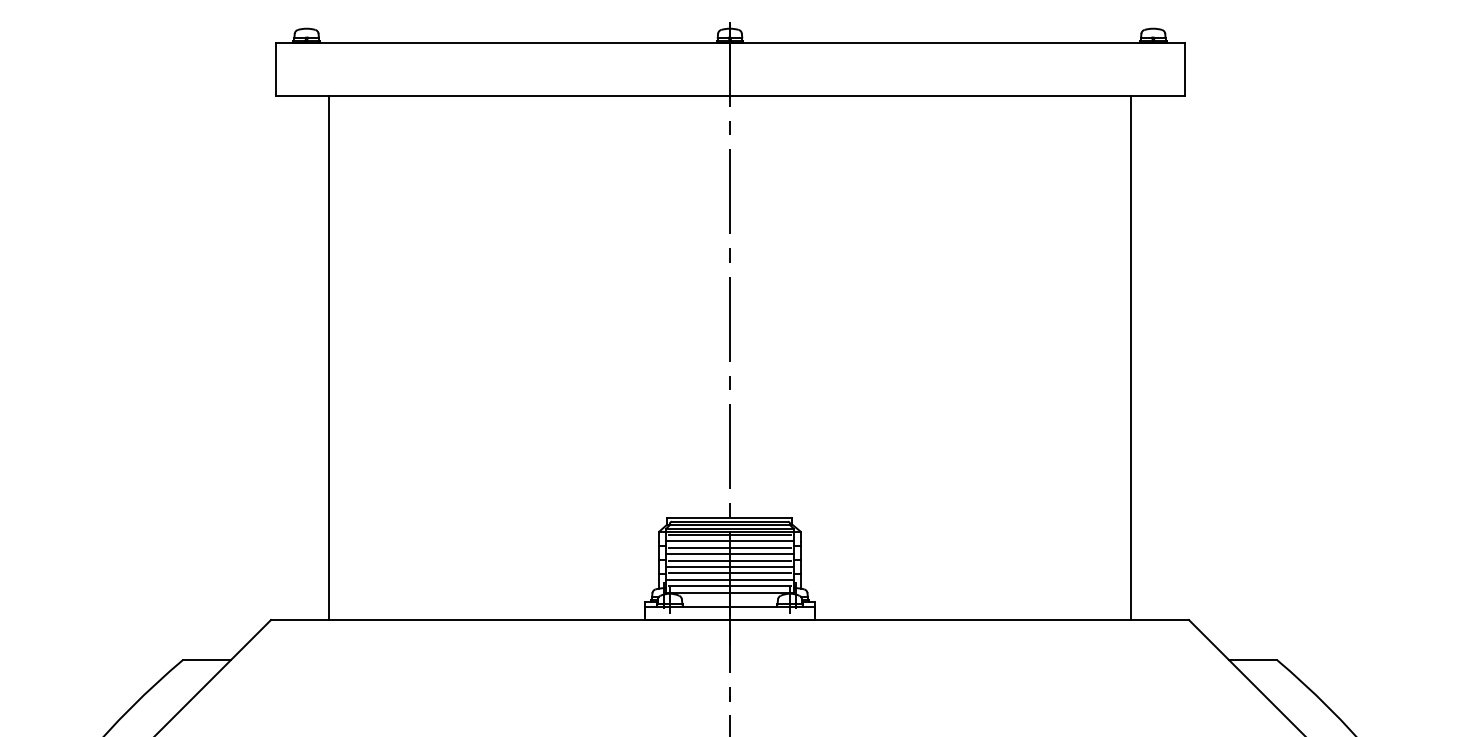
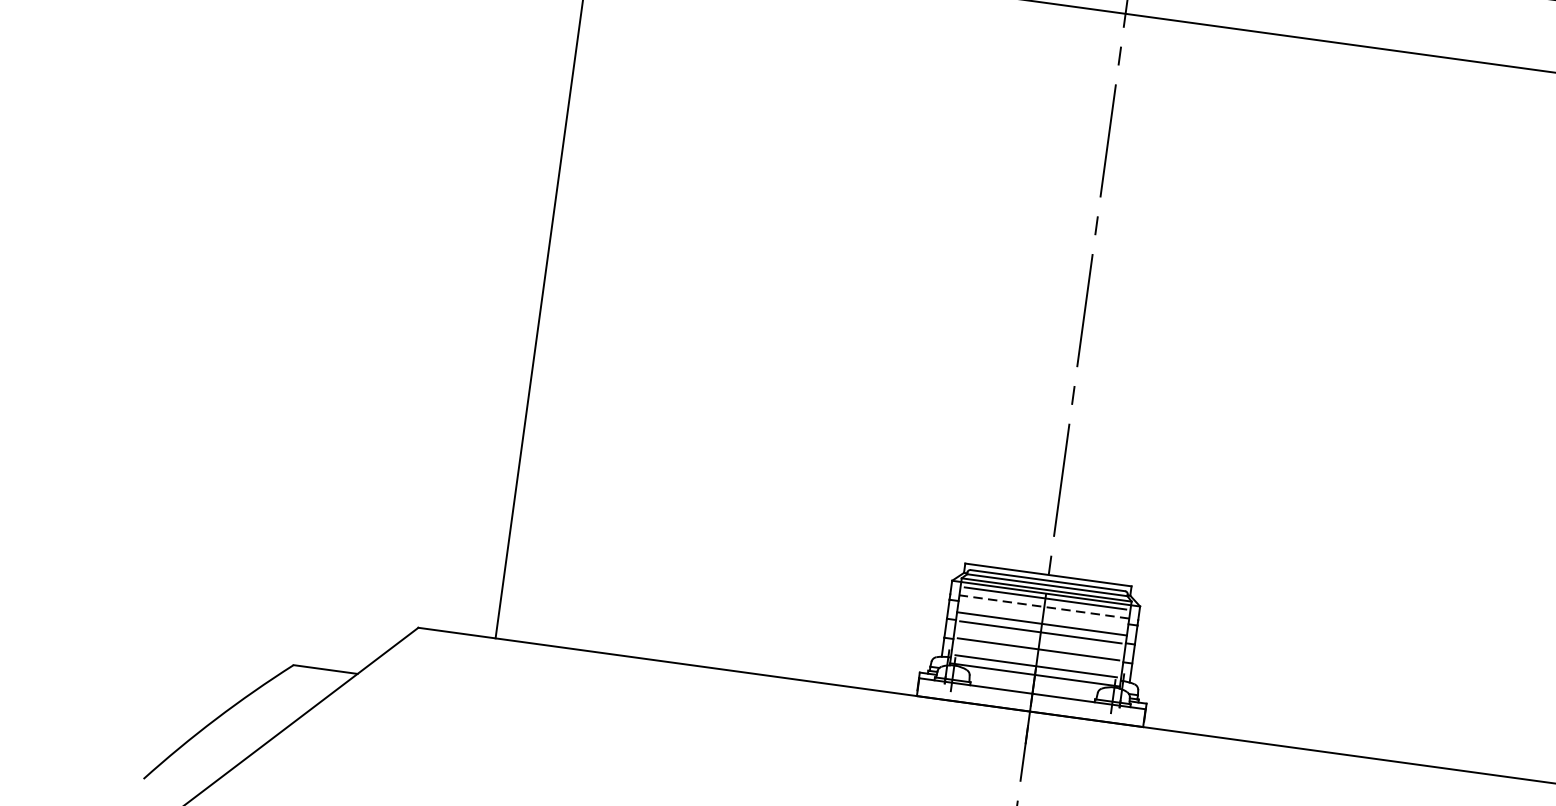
line: (730, 541) -> (1045, 607), solid -> dashed
line: (729, 547) -> (1042, 614), removed
line: (729, 566) -> (1039, 640), removed
line: (729, 579) -> (1036, 657), removed

